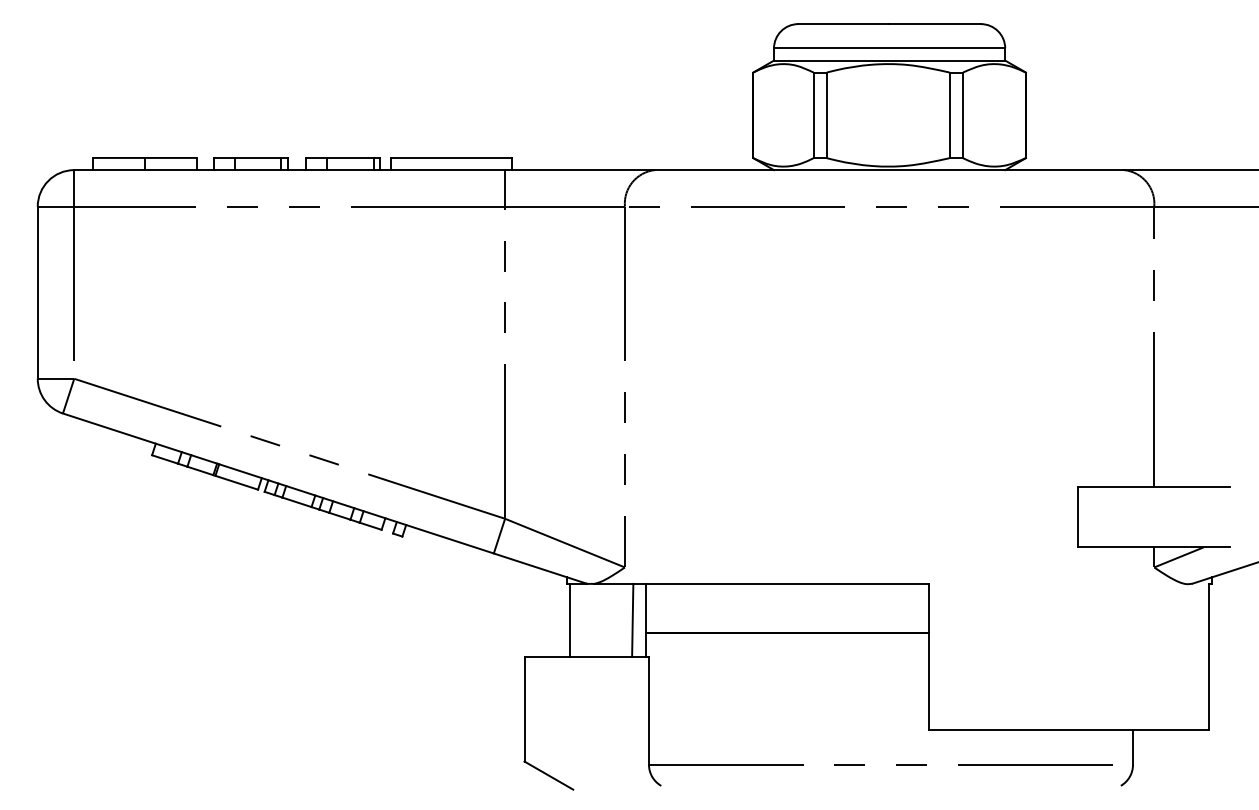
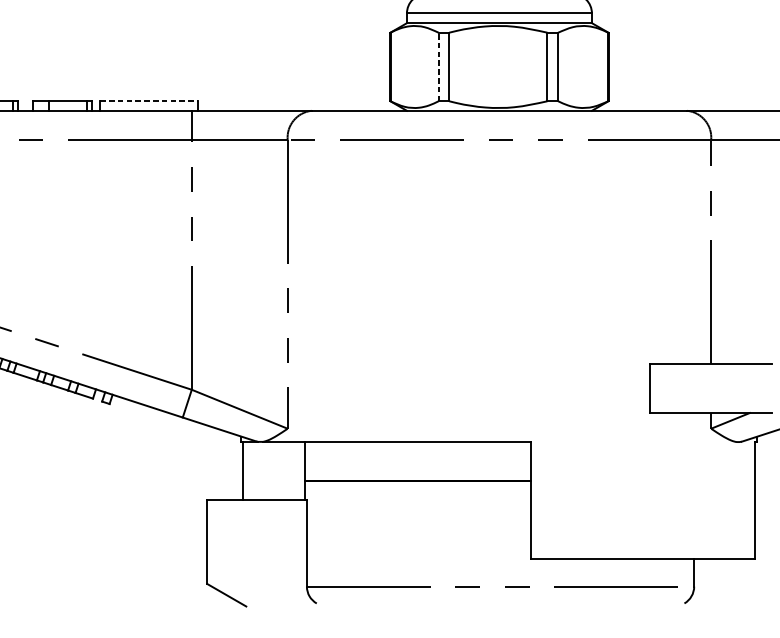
line: (813, 115) -> (438, 67), solid -> dashed
line: (451, 157) -> (148, 100), solid -> dashed
line: (632, 619) -> (293, 470), removed

